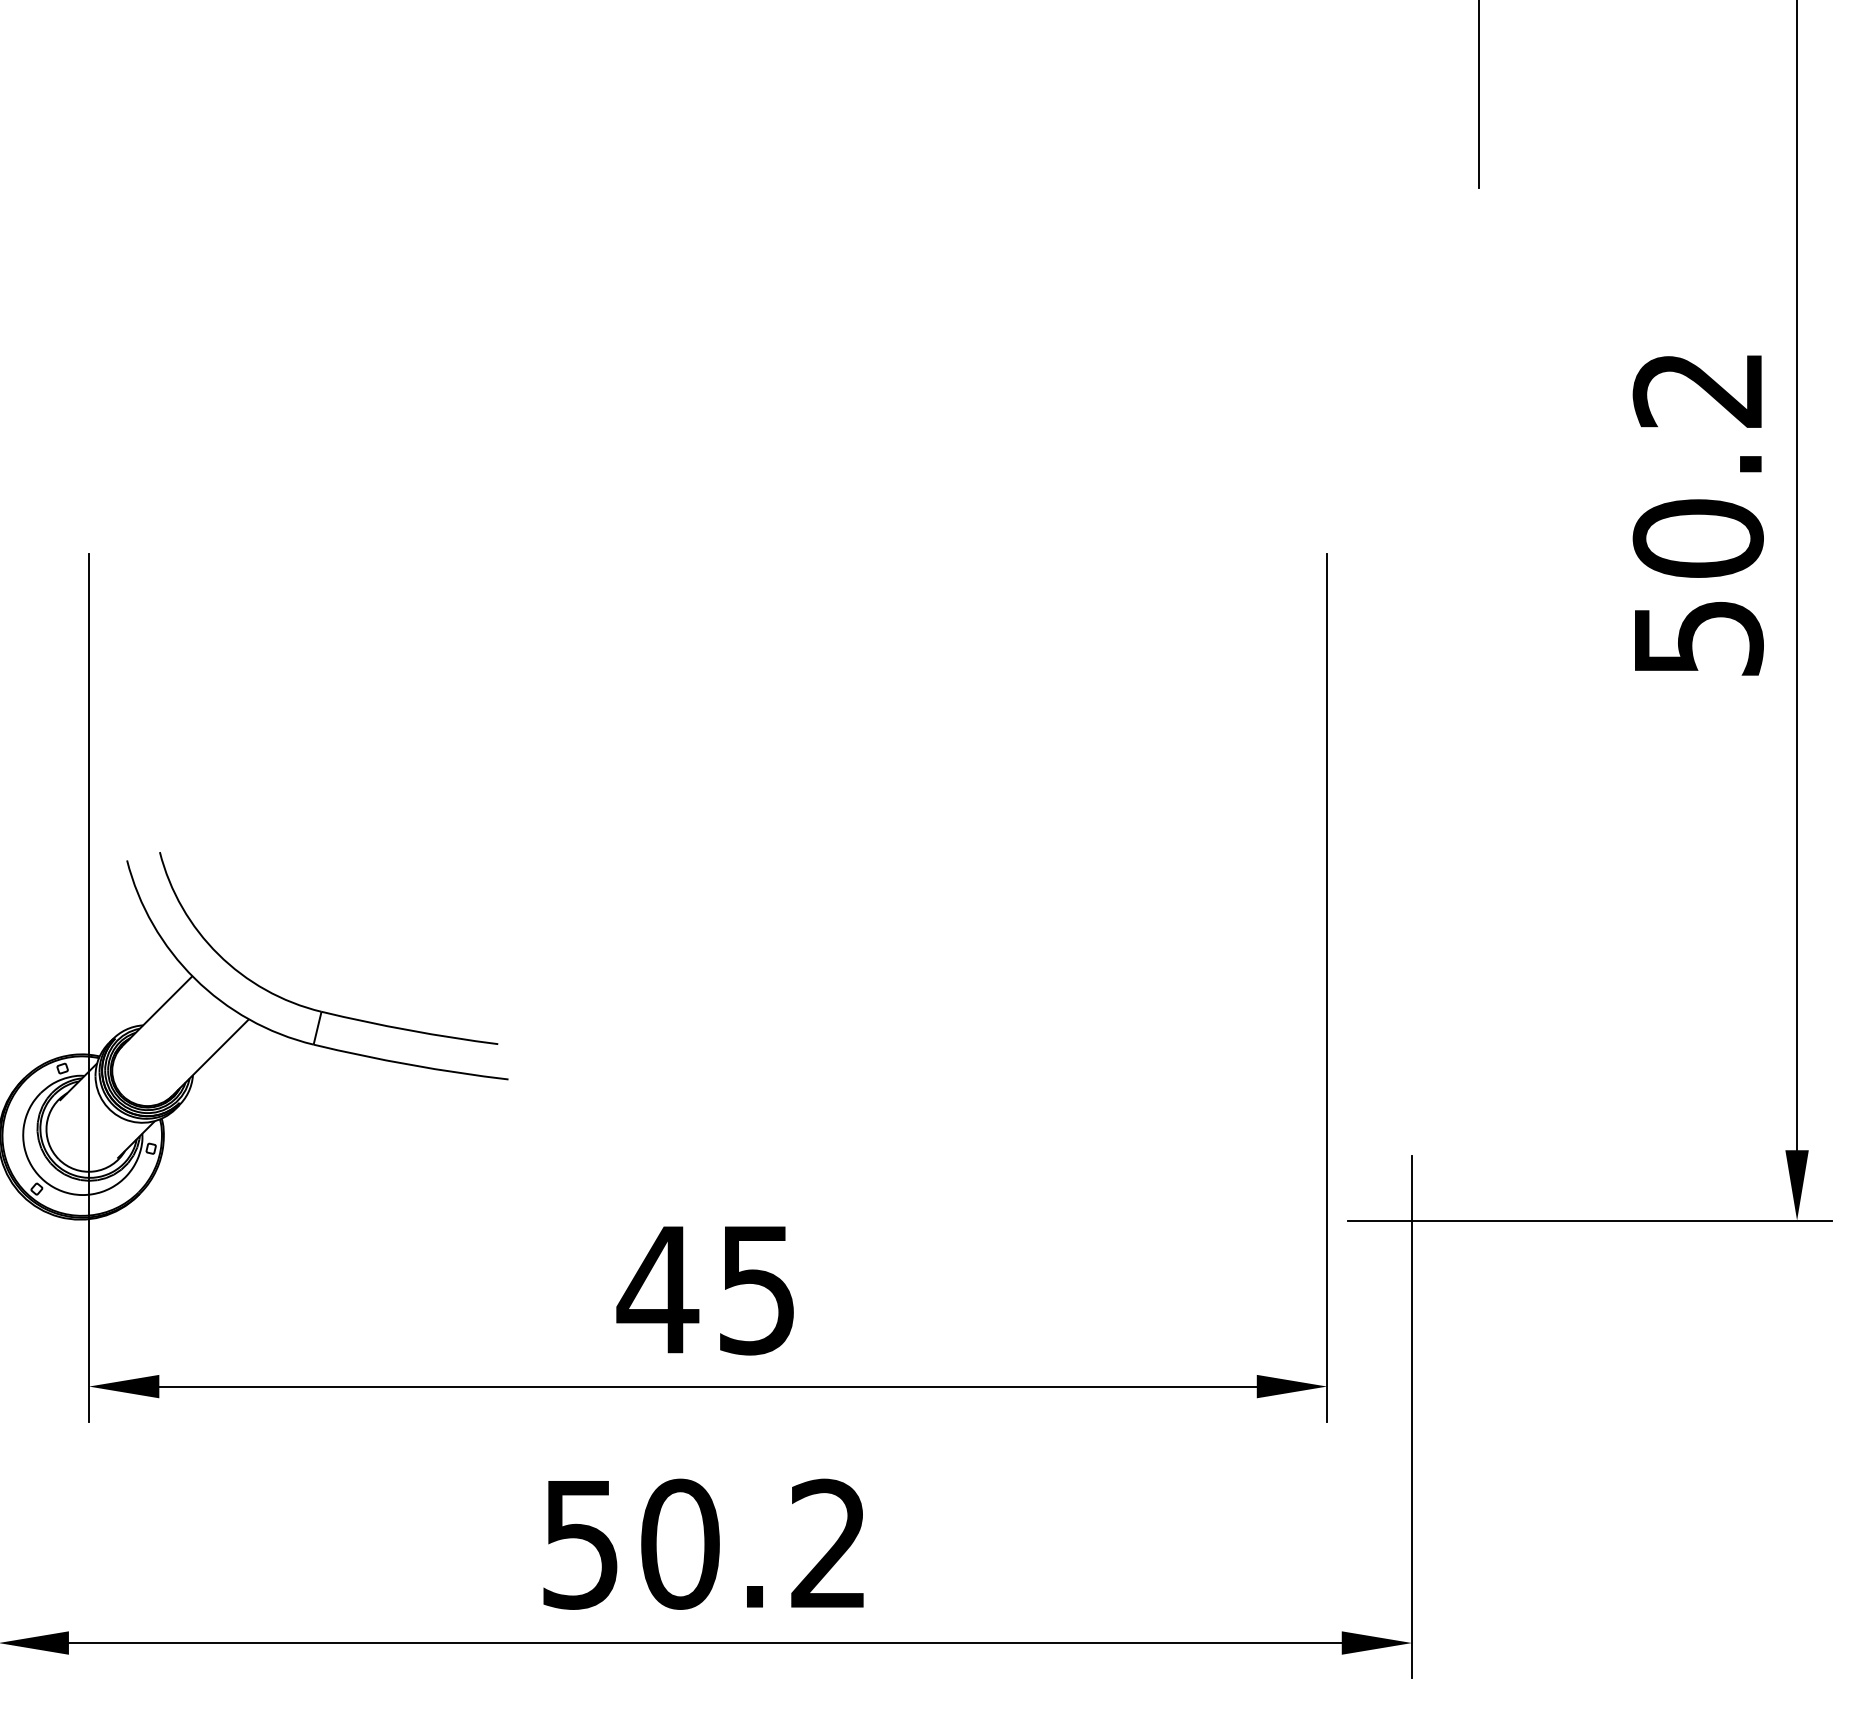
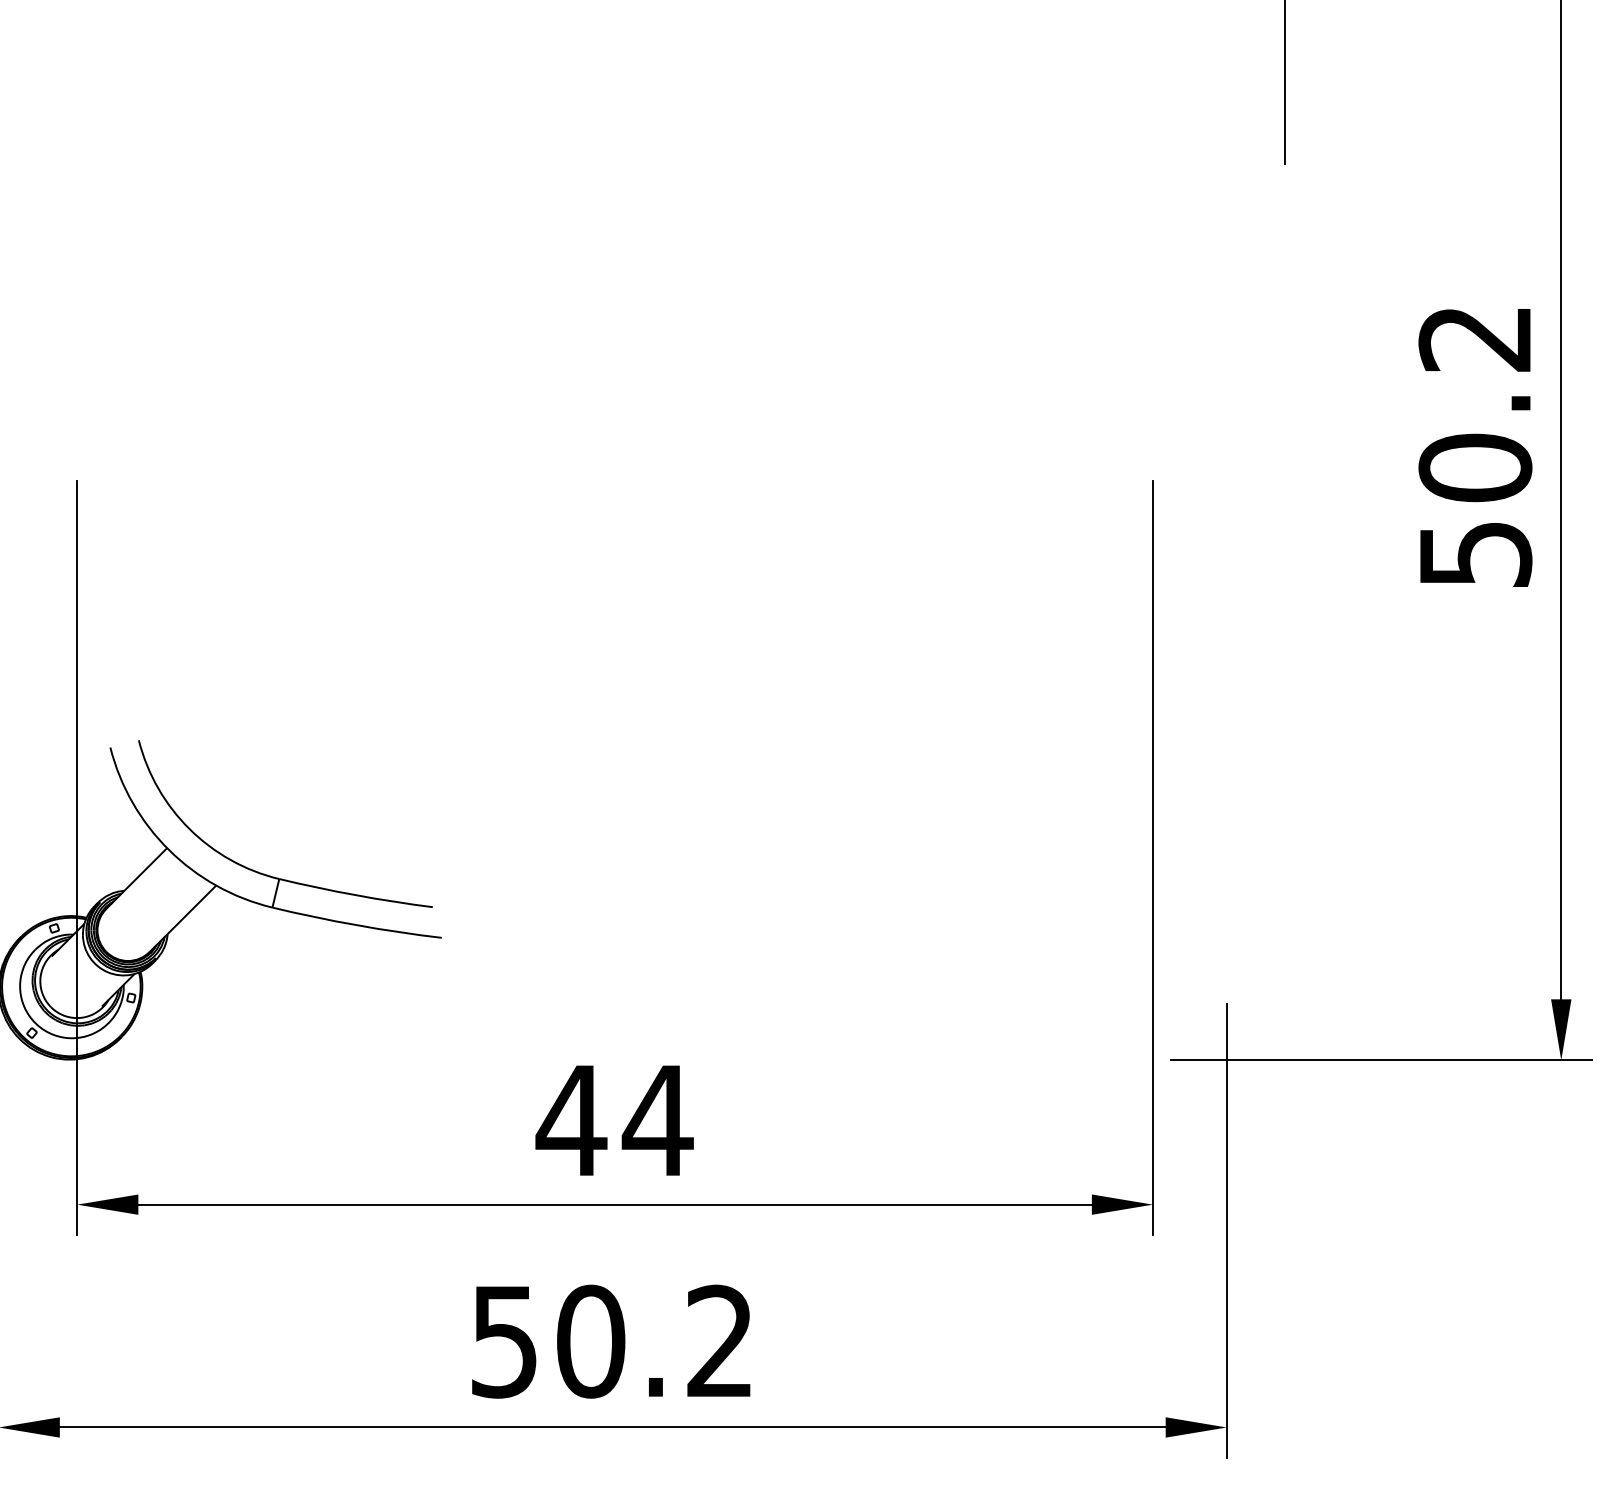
text: (756, 1290) -> (657, 1121), 45 -> 44

